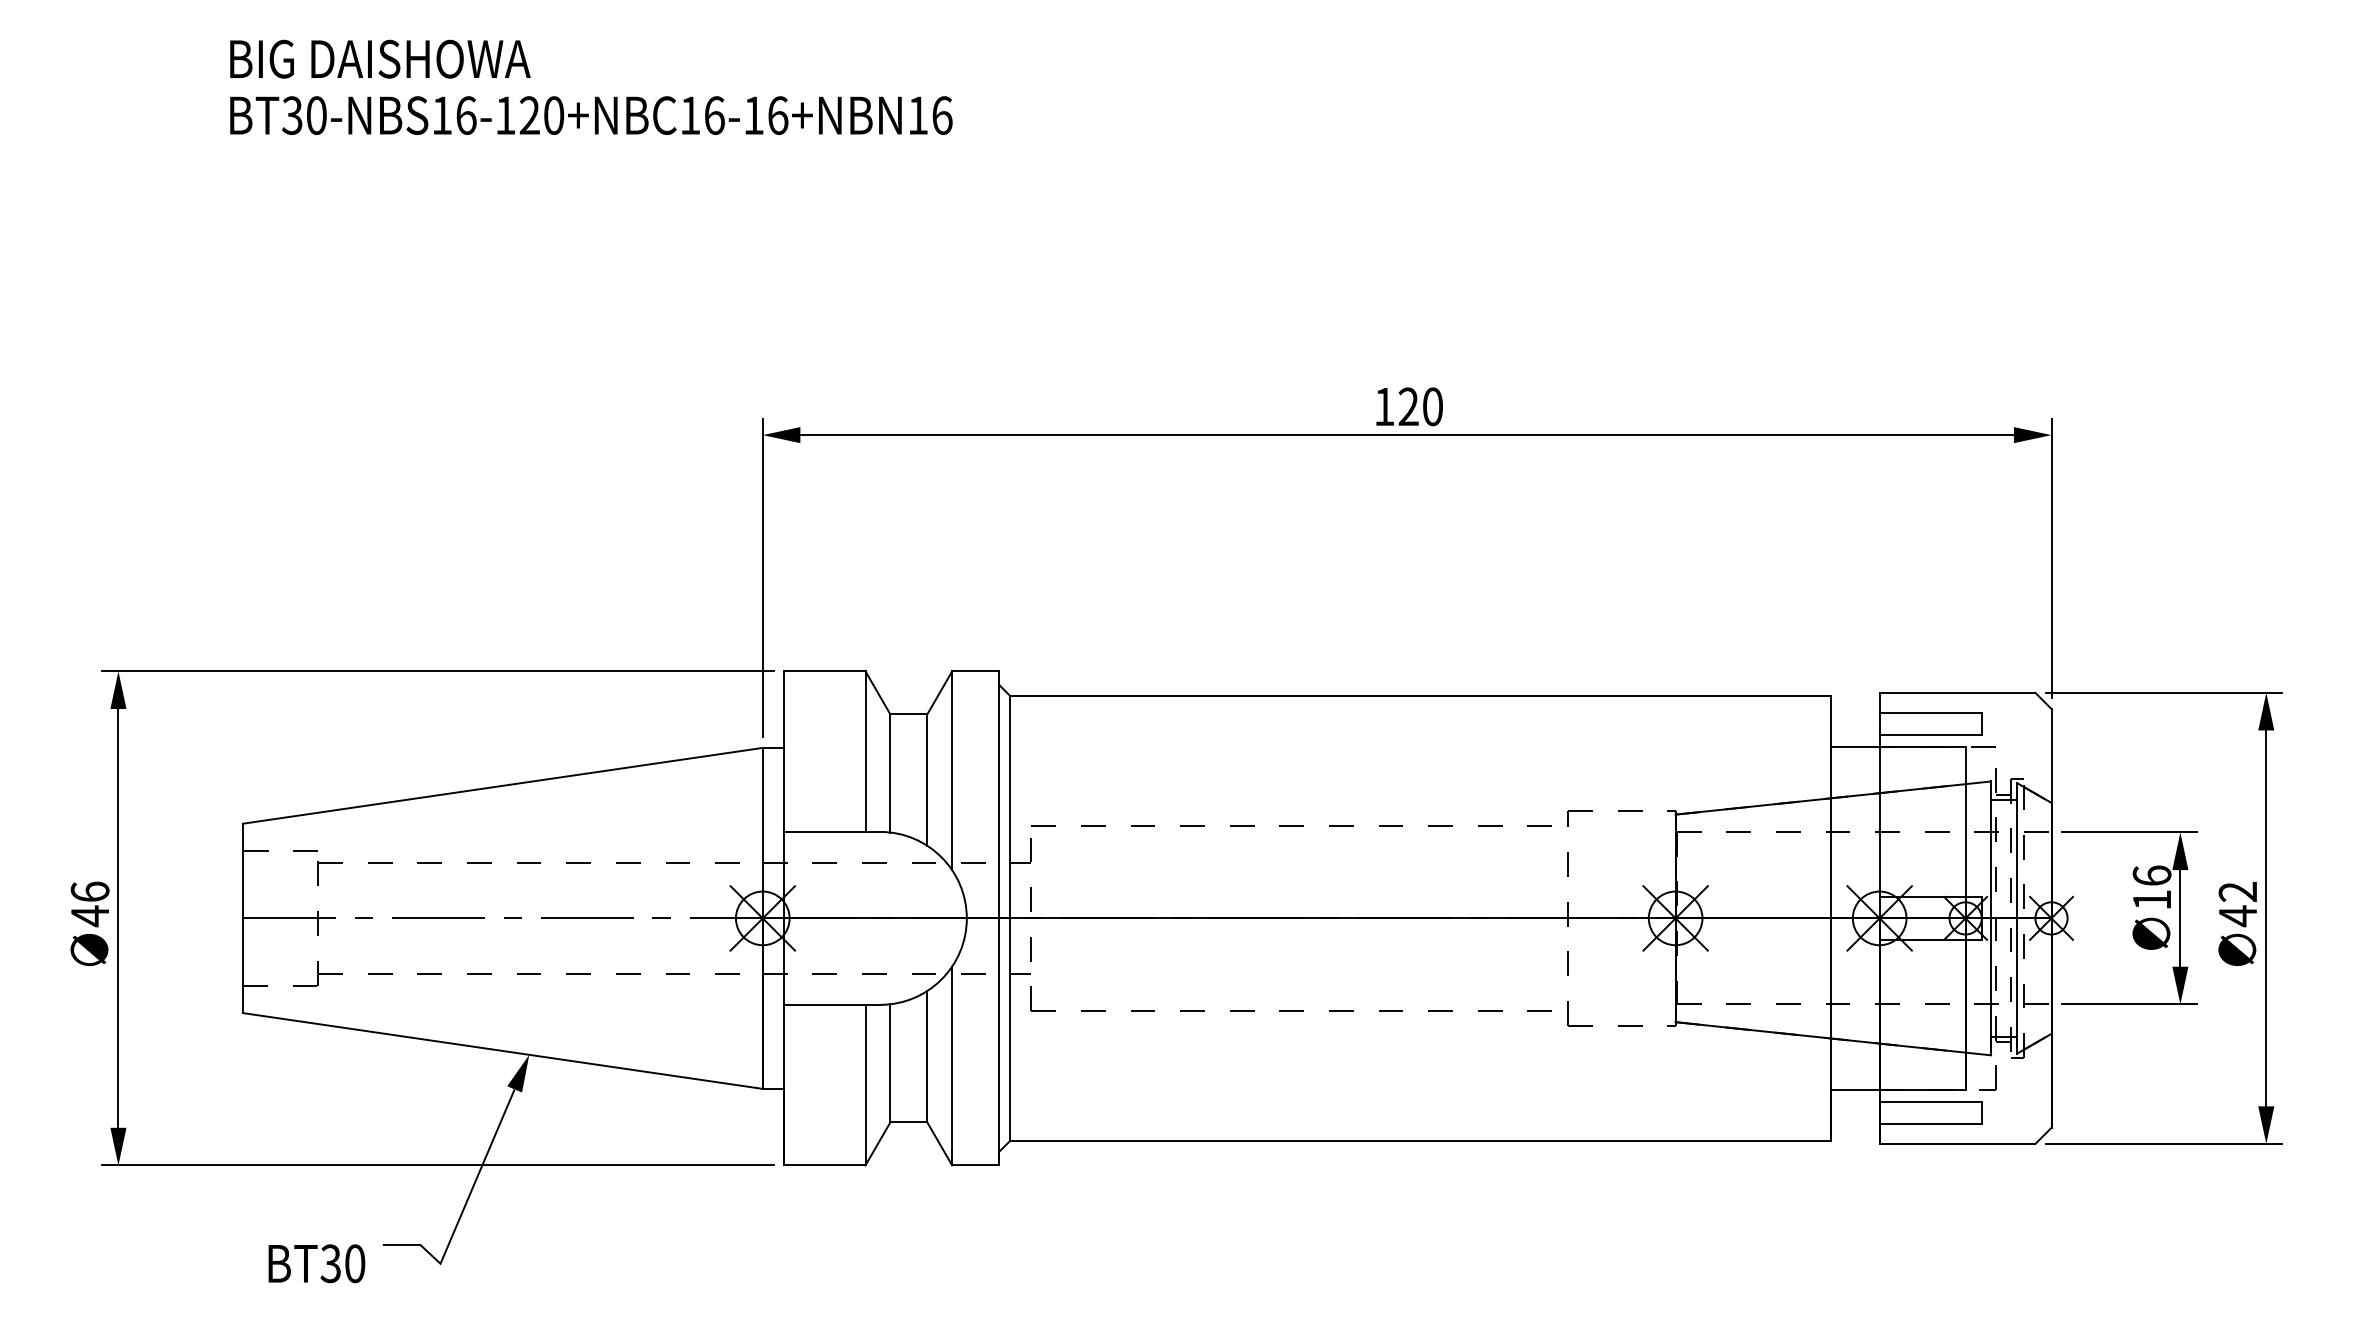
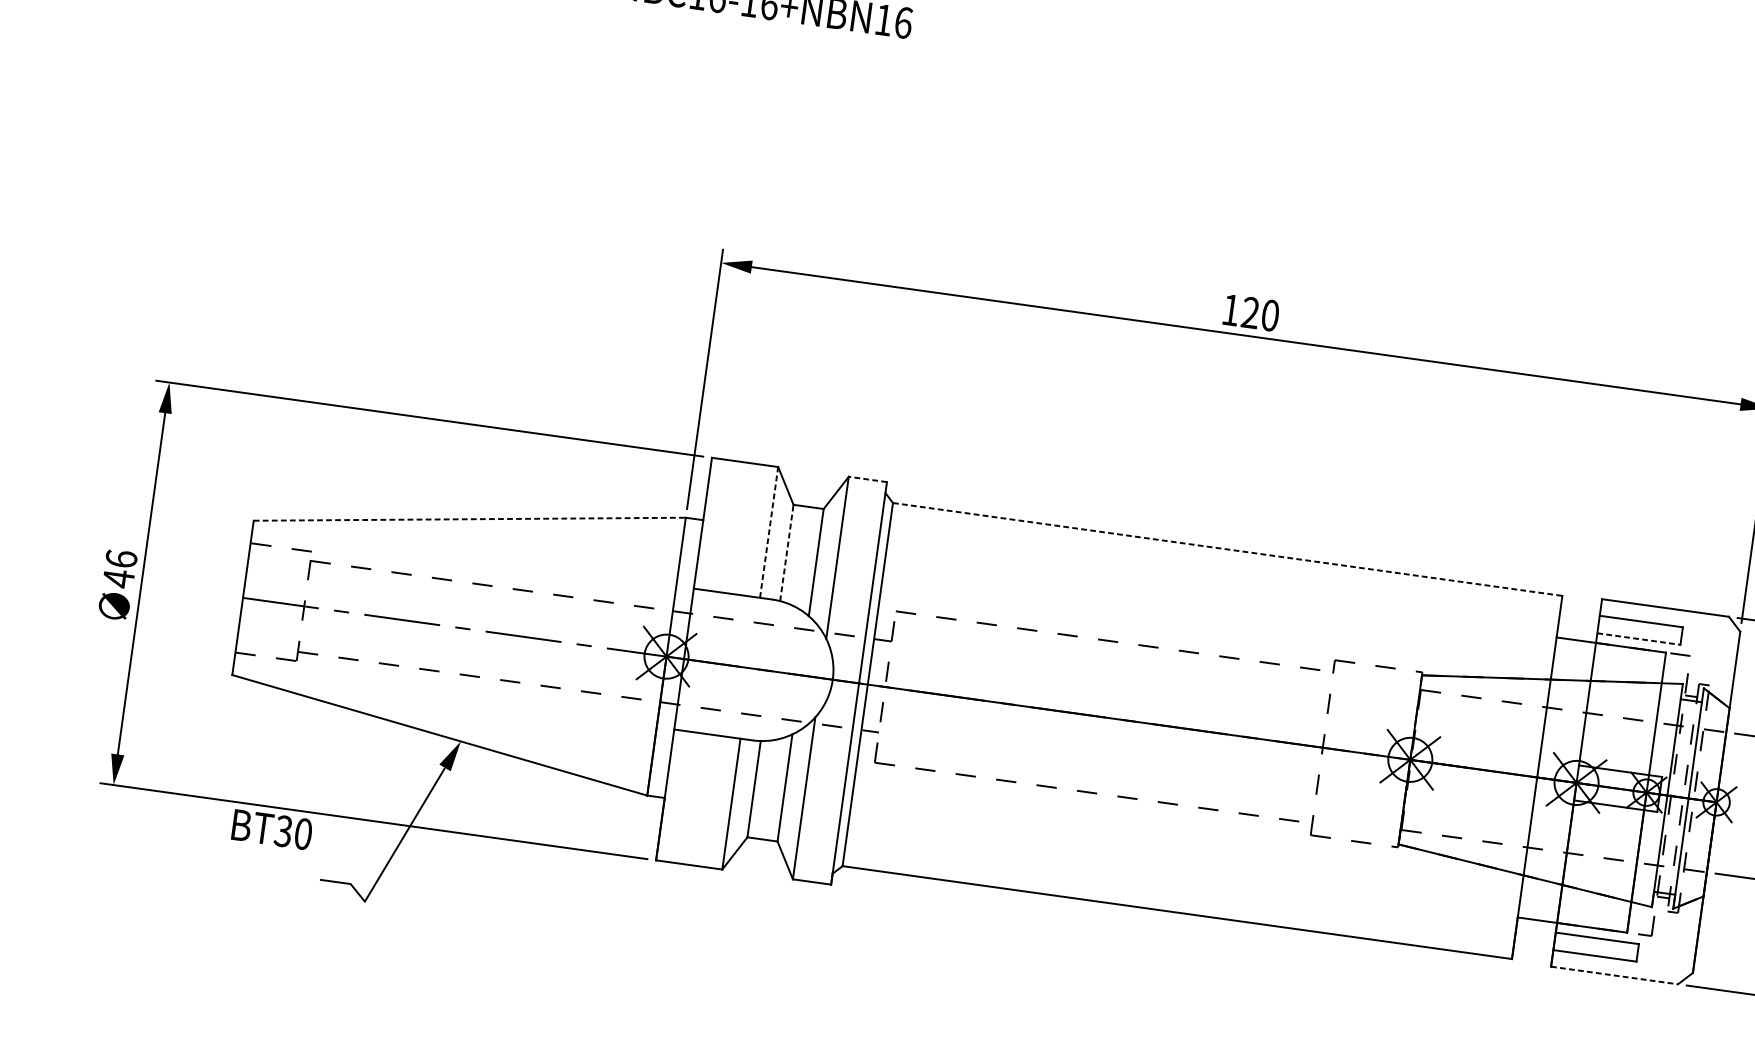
line: (975, 671) -> (867, 479), solid -> dashed
line: (1420, 695) -> (1227, 549), solid -> dashed
line: (1931, 734) -> (1639, 638), solid -> dashed
line: (865, 751) -> (769, 532), solid -> dashed
line: (890, 772) -> (787, 552), solid -> dashed
line: (502, 785) -> (469, 518), solid -> dashed
line: (1957, 1143) -> (1614, 975), solid -> dashed
text: (316, 1263) -> (271, 829), moved

